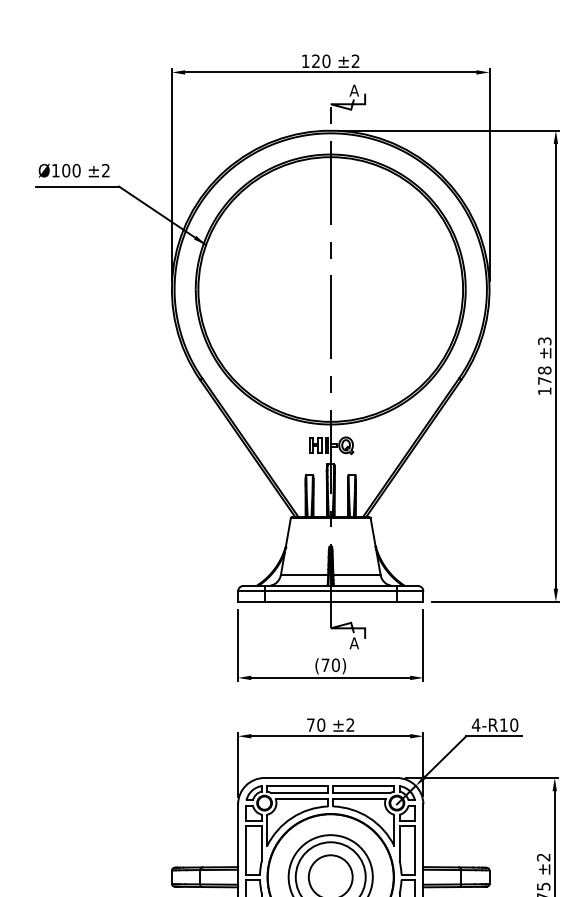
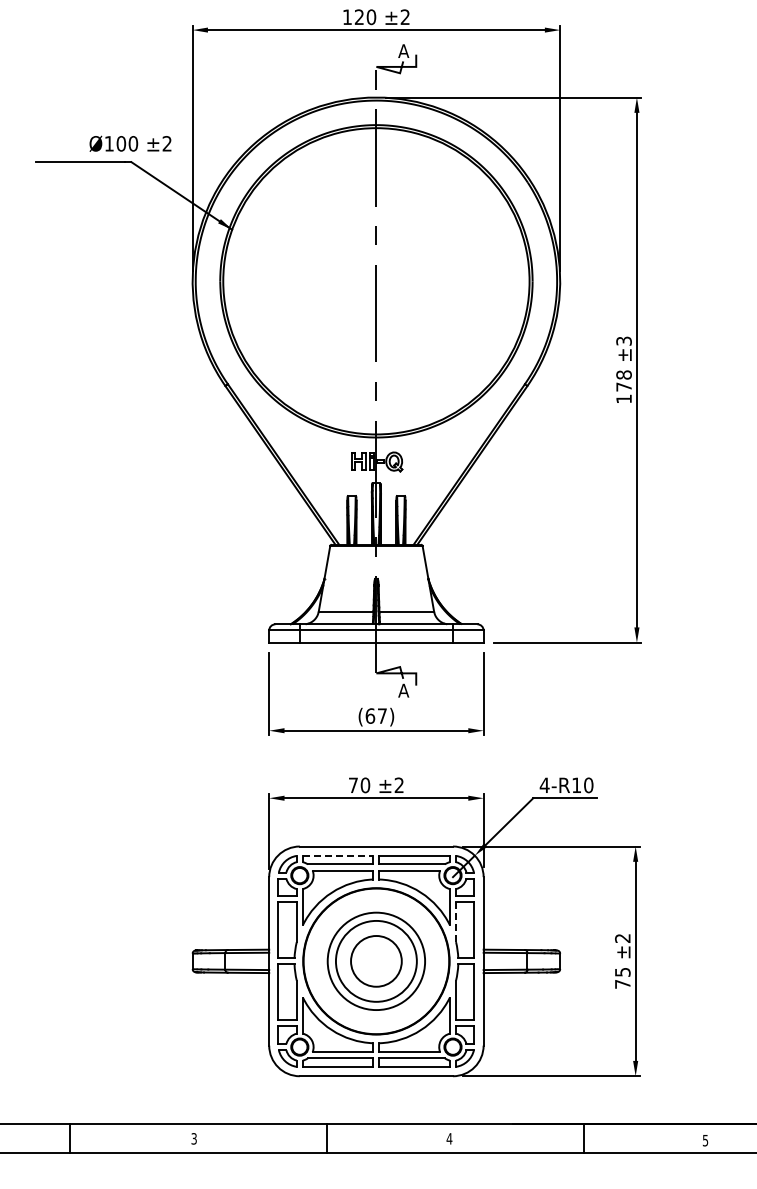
text: (74, 170) -> (130, 143), moved
text: (330, 664) -> (376, 715), (70) -> (67)
line: (297, 785) -> (338, 855), solid -> dashed
line: (399, 843) -> (456, 922), solid -> dashed

